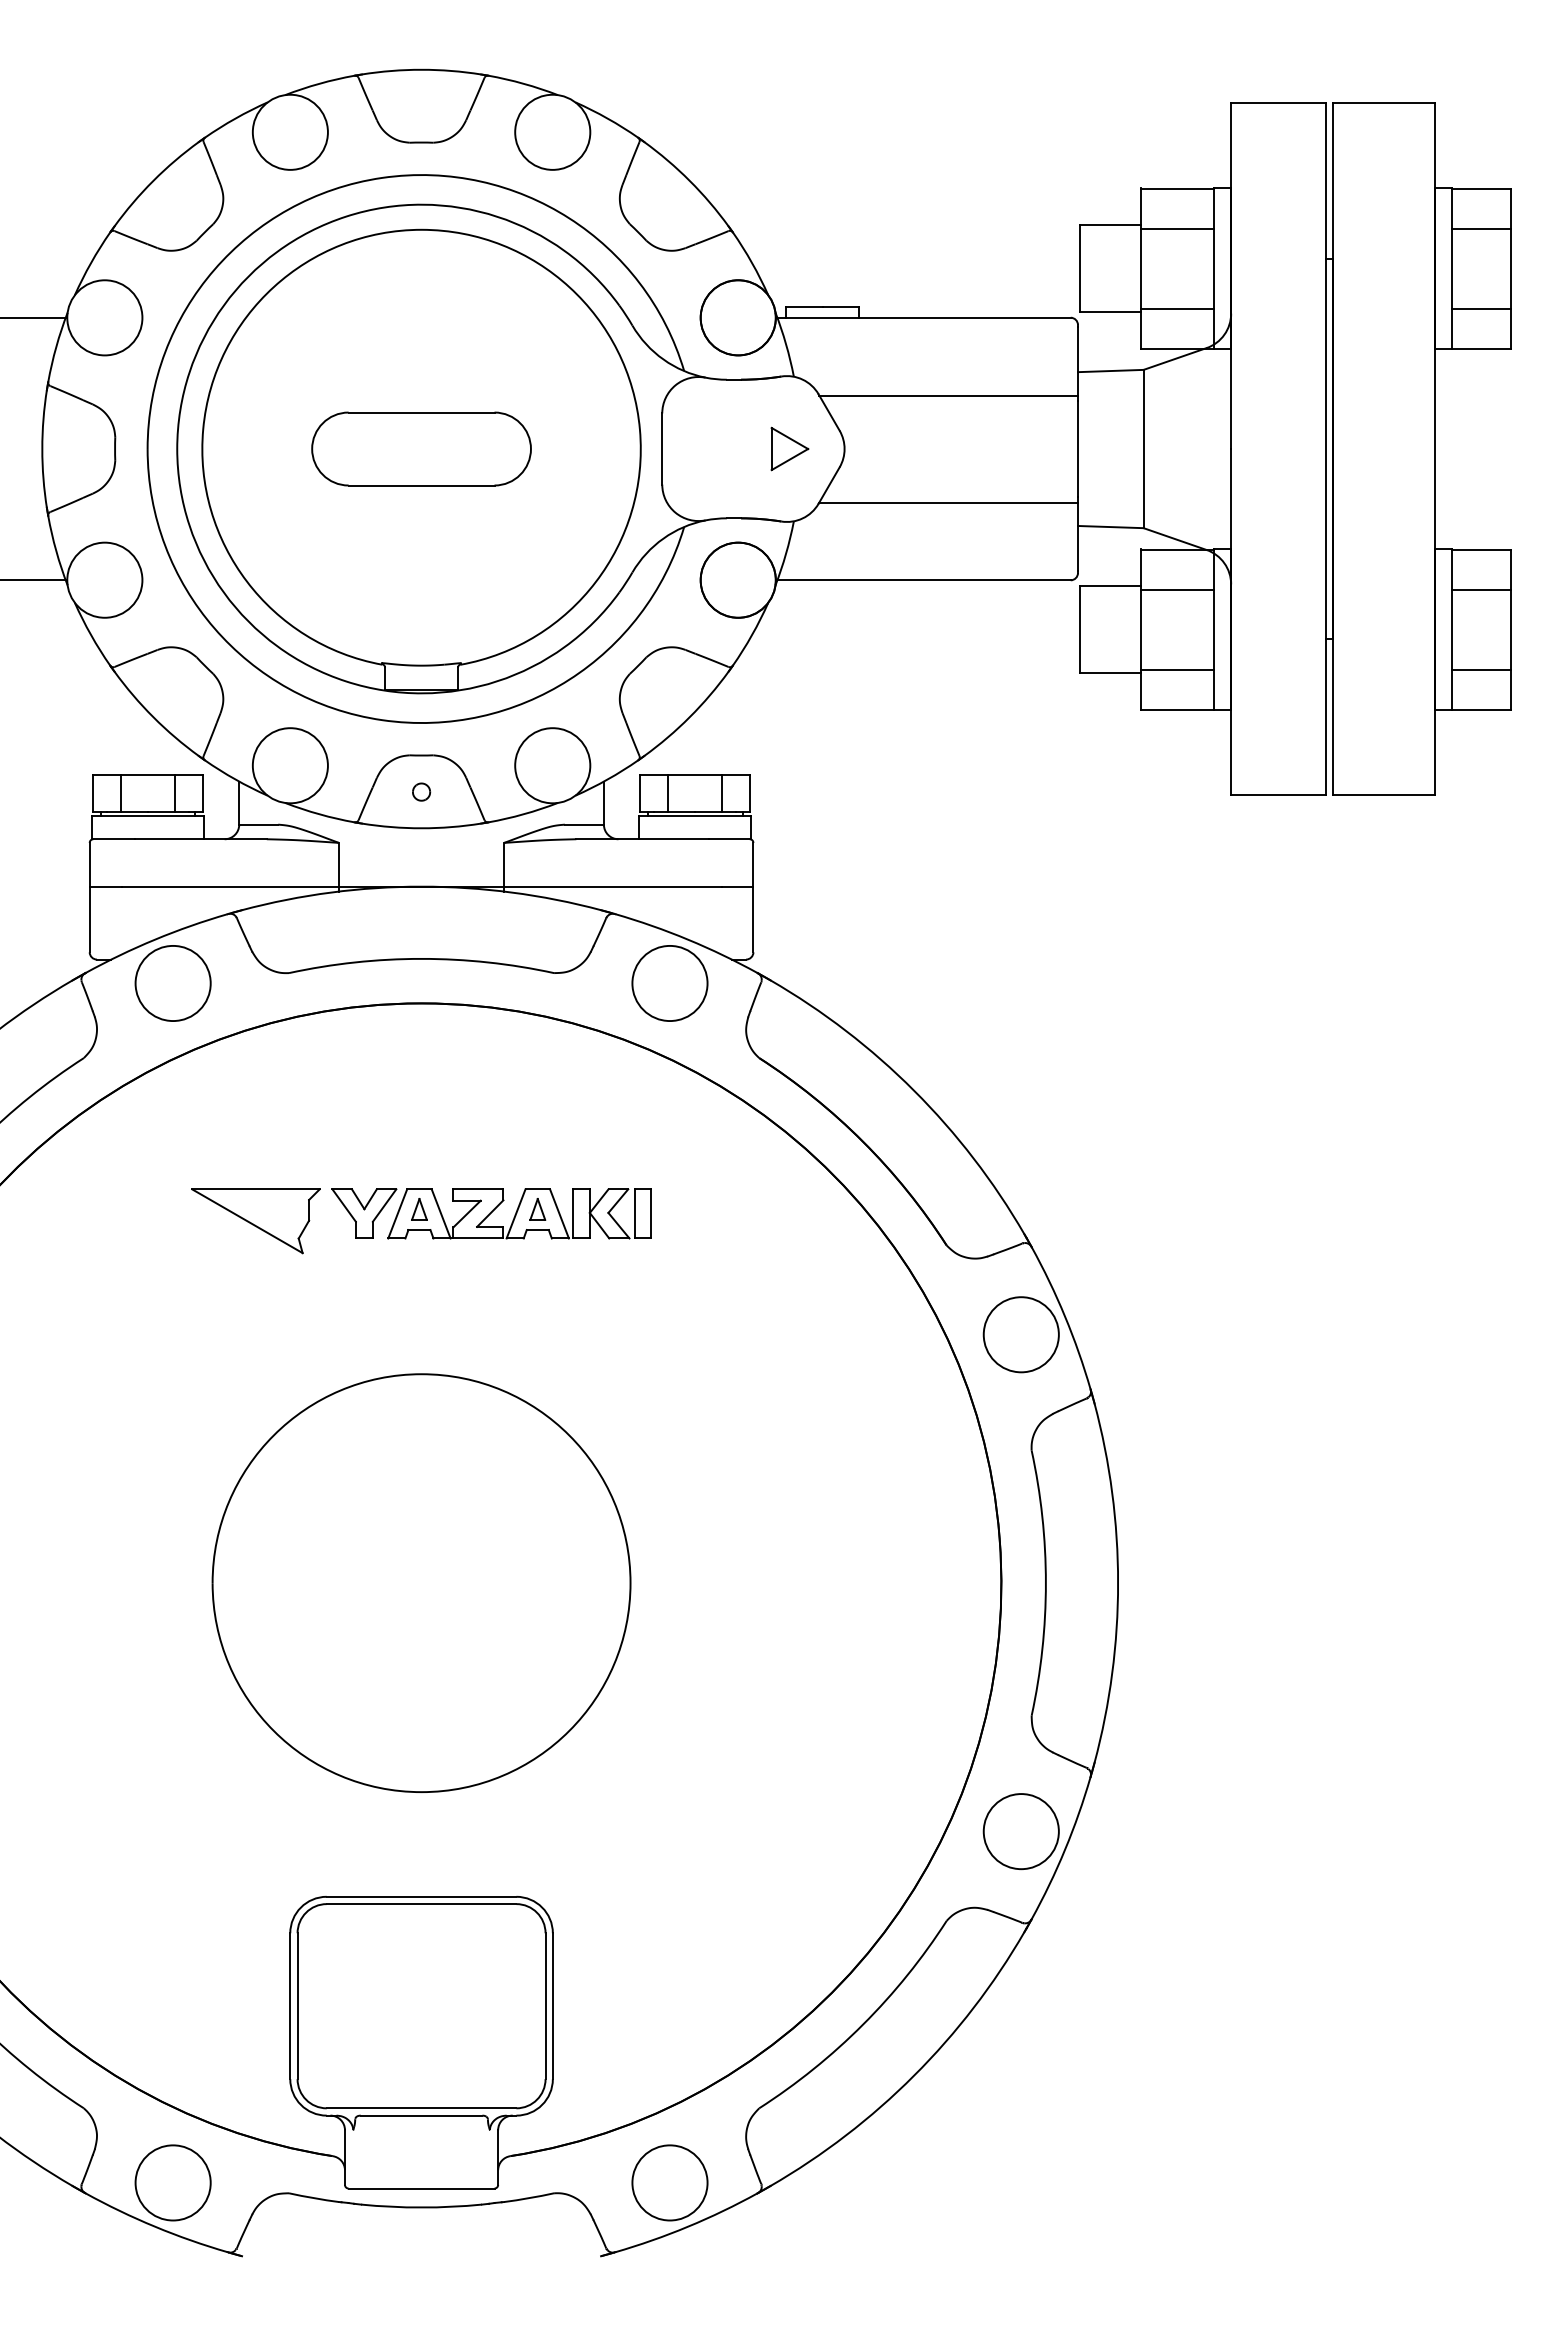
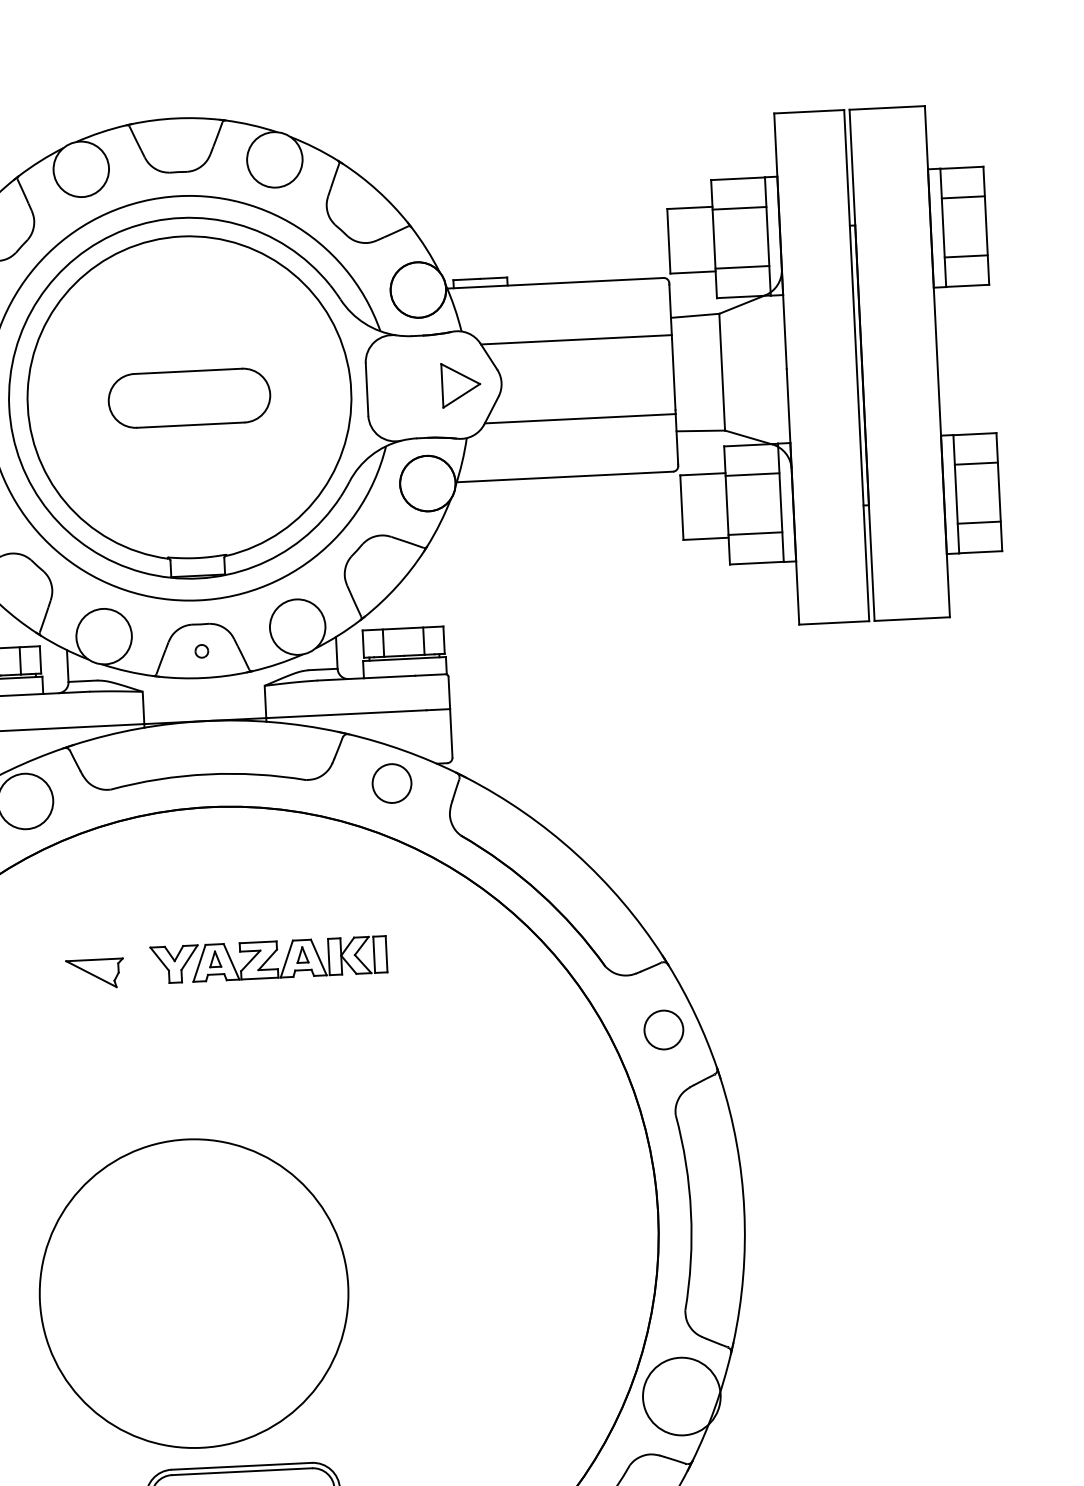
part: (789, 448) -> (460, 384), size x1.4
circle: (669, 983) -> (391, 783), size x0.7
part: (255, 1221) -> (94, 974), size x0.6
circle: (1020, 1334) -> (663, 1029), size x0.7
part: (421, 1582) -> (194, 1293), moved
circle: (1020, 1831) -> (681, 1396), size x1.4

